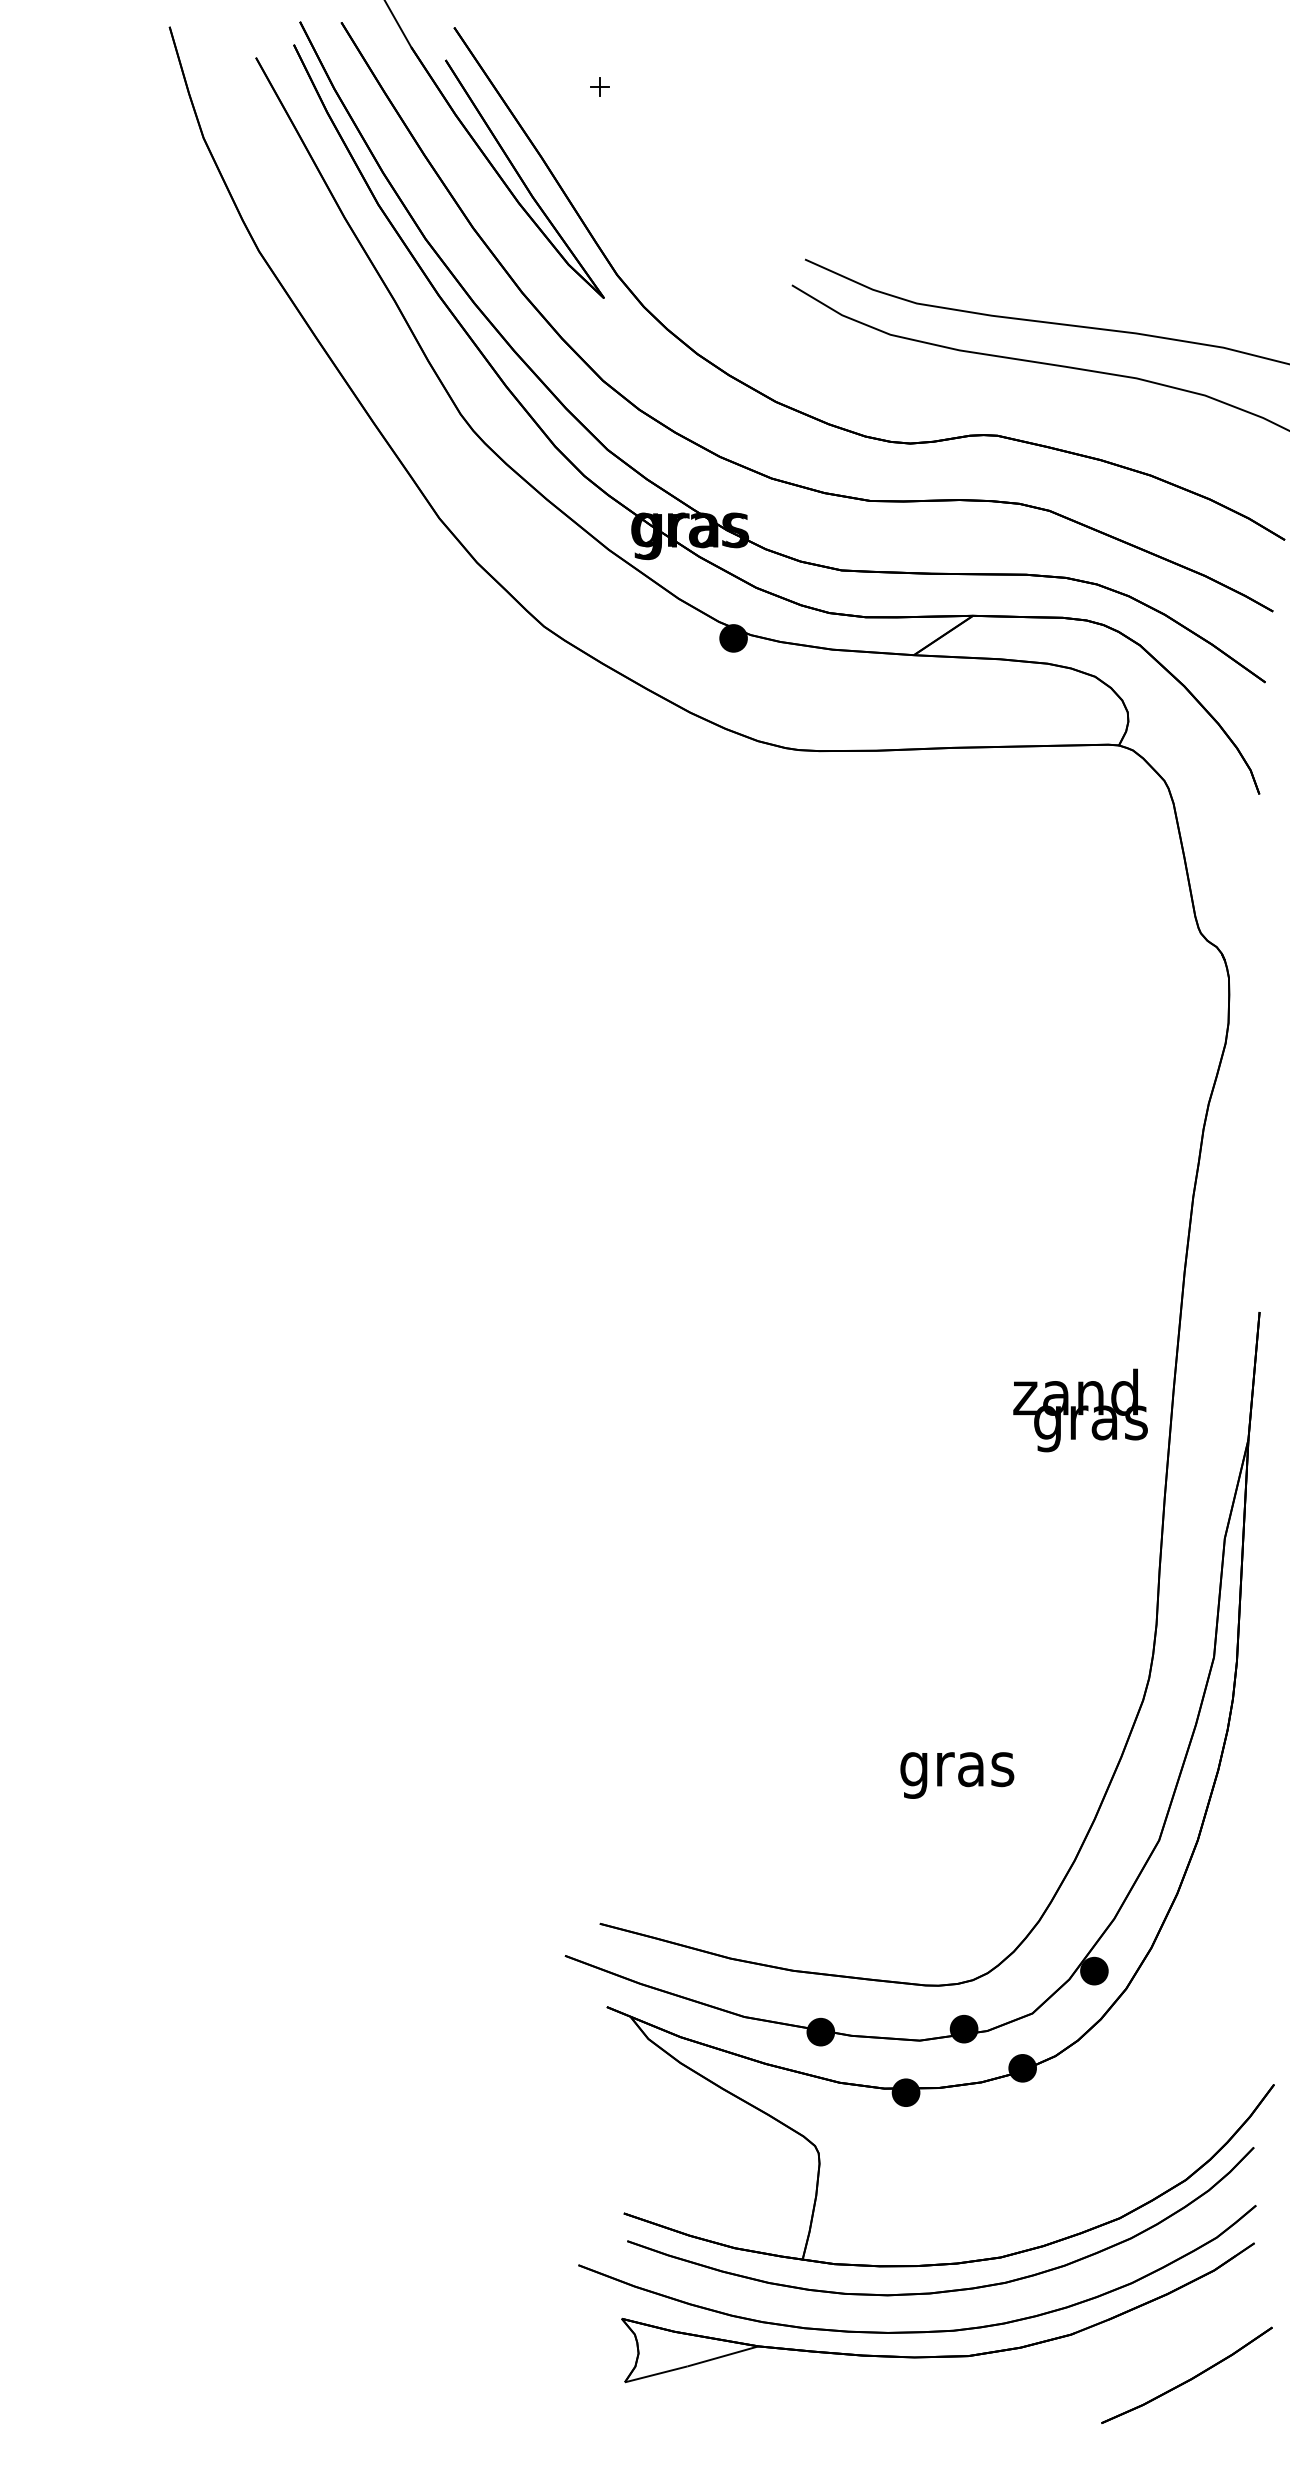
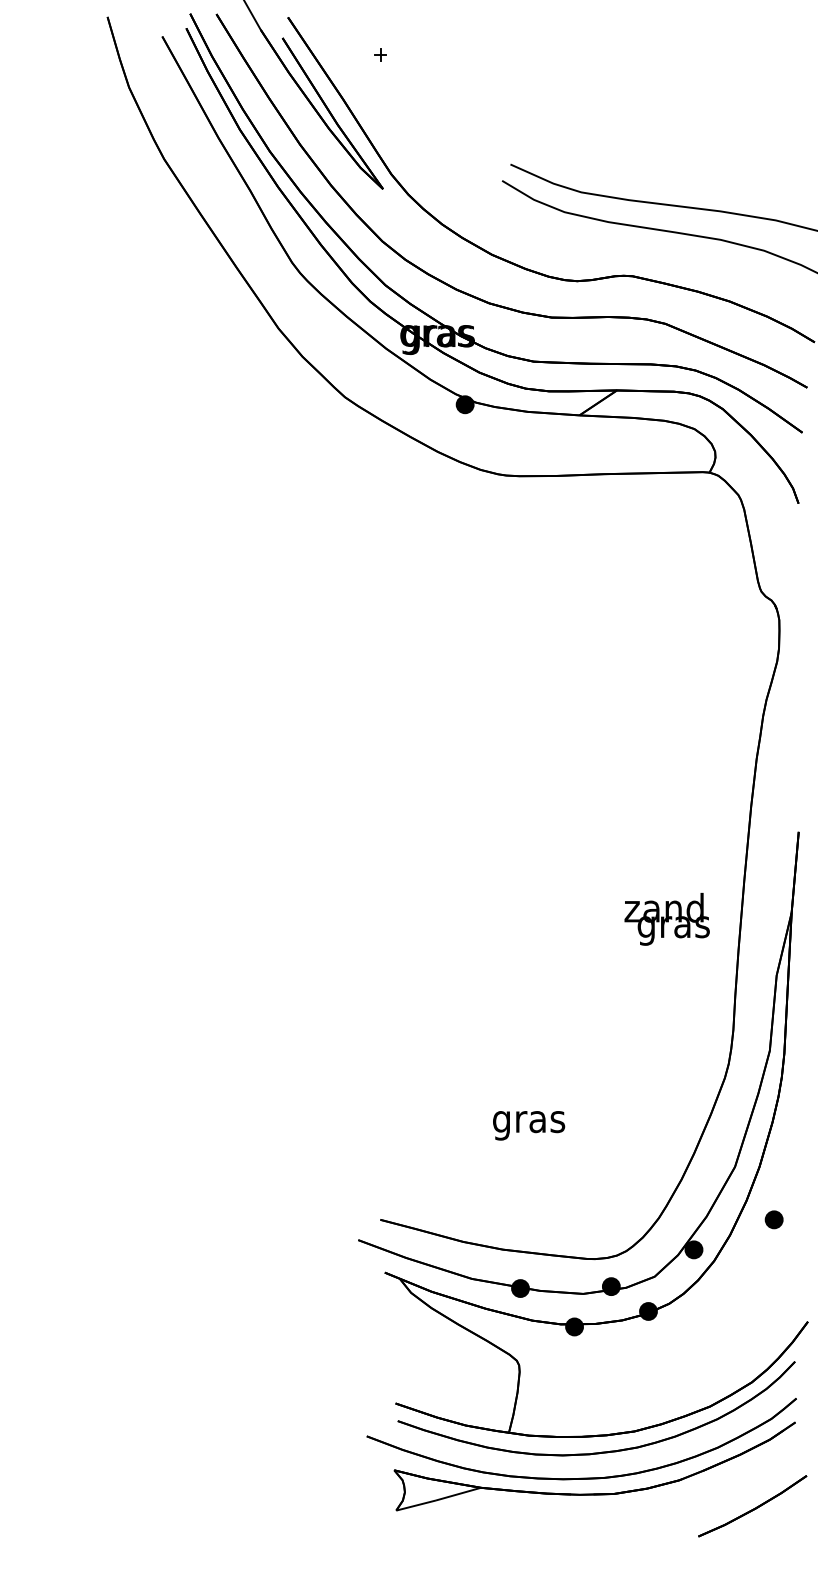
text: (1079, 1409) -> (666, 918), moved
text: (958, 1775) -> (529, 1125), moved
part: (1219, 1923) -> (773, 1219), added

